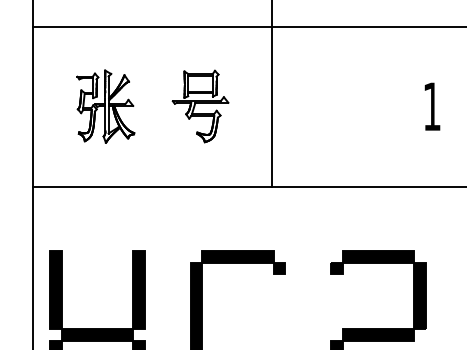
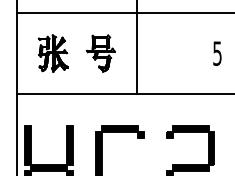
text: (432, 106) -> (217, 53), 1 -> 5

